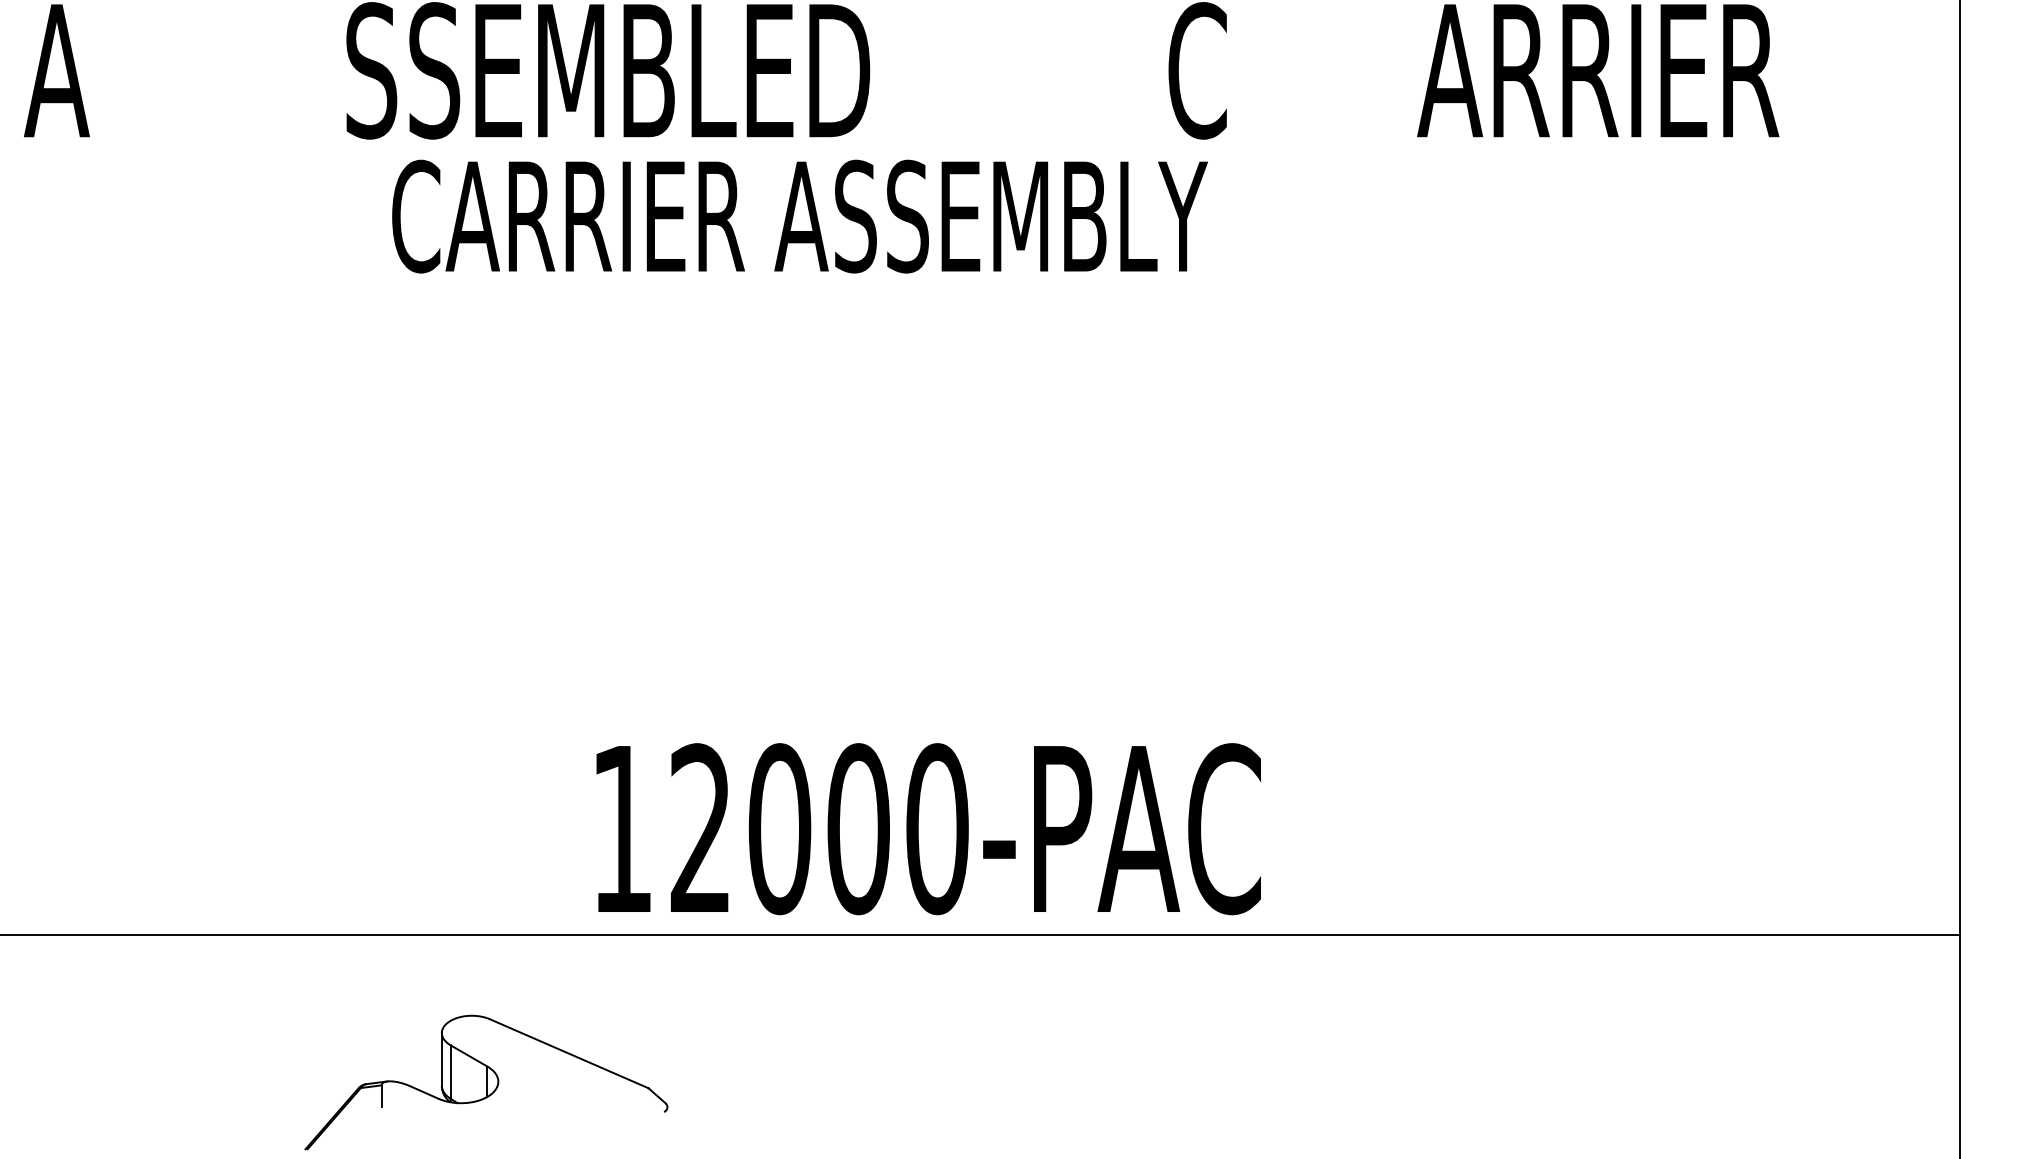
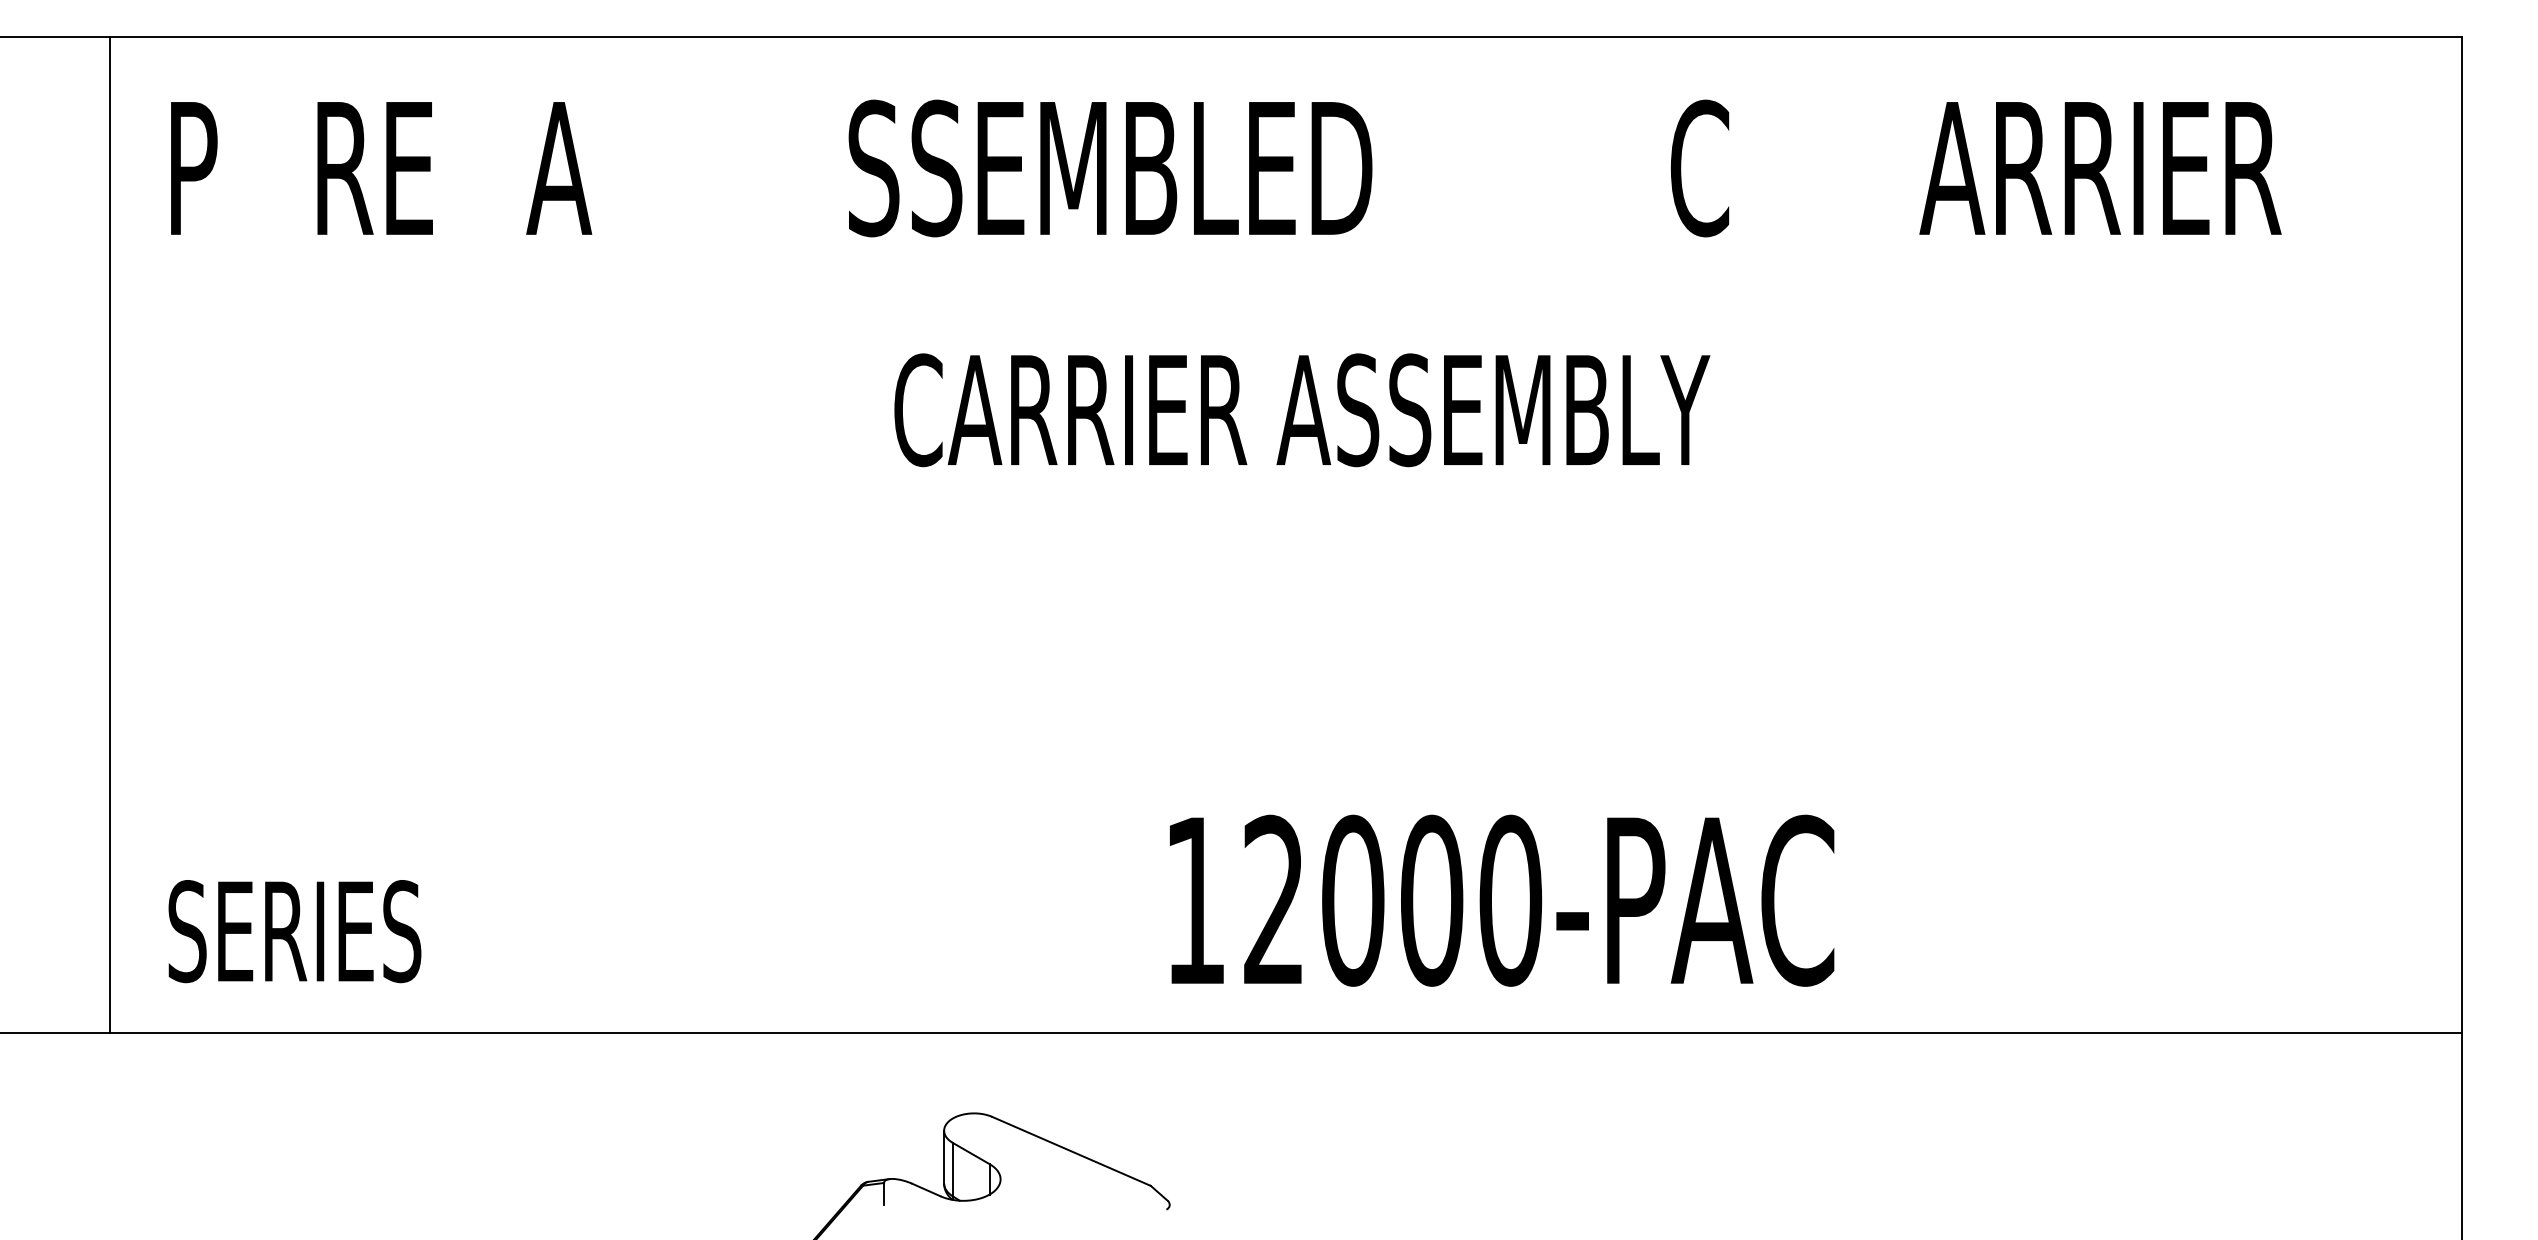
text: (800, 216) -> (1302, 410), moved
text: (929, 828) -> (1502, 900), moved

